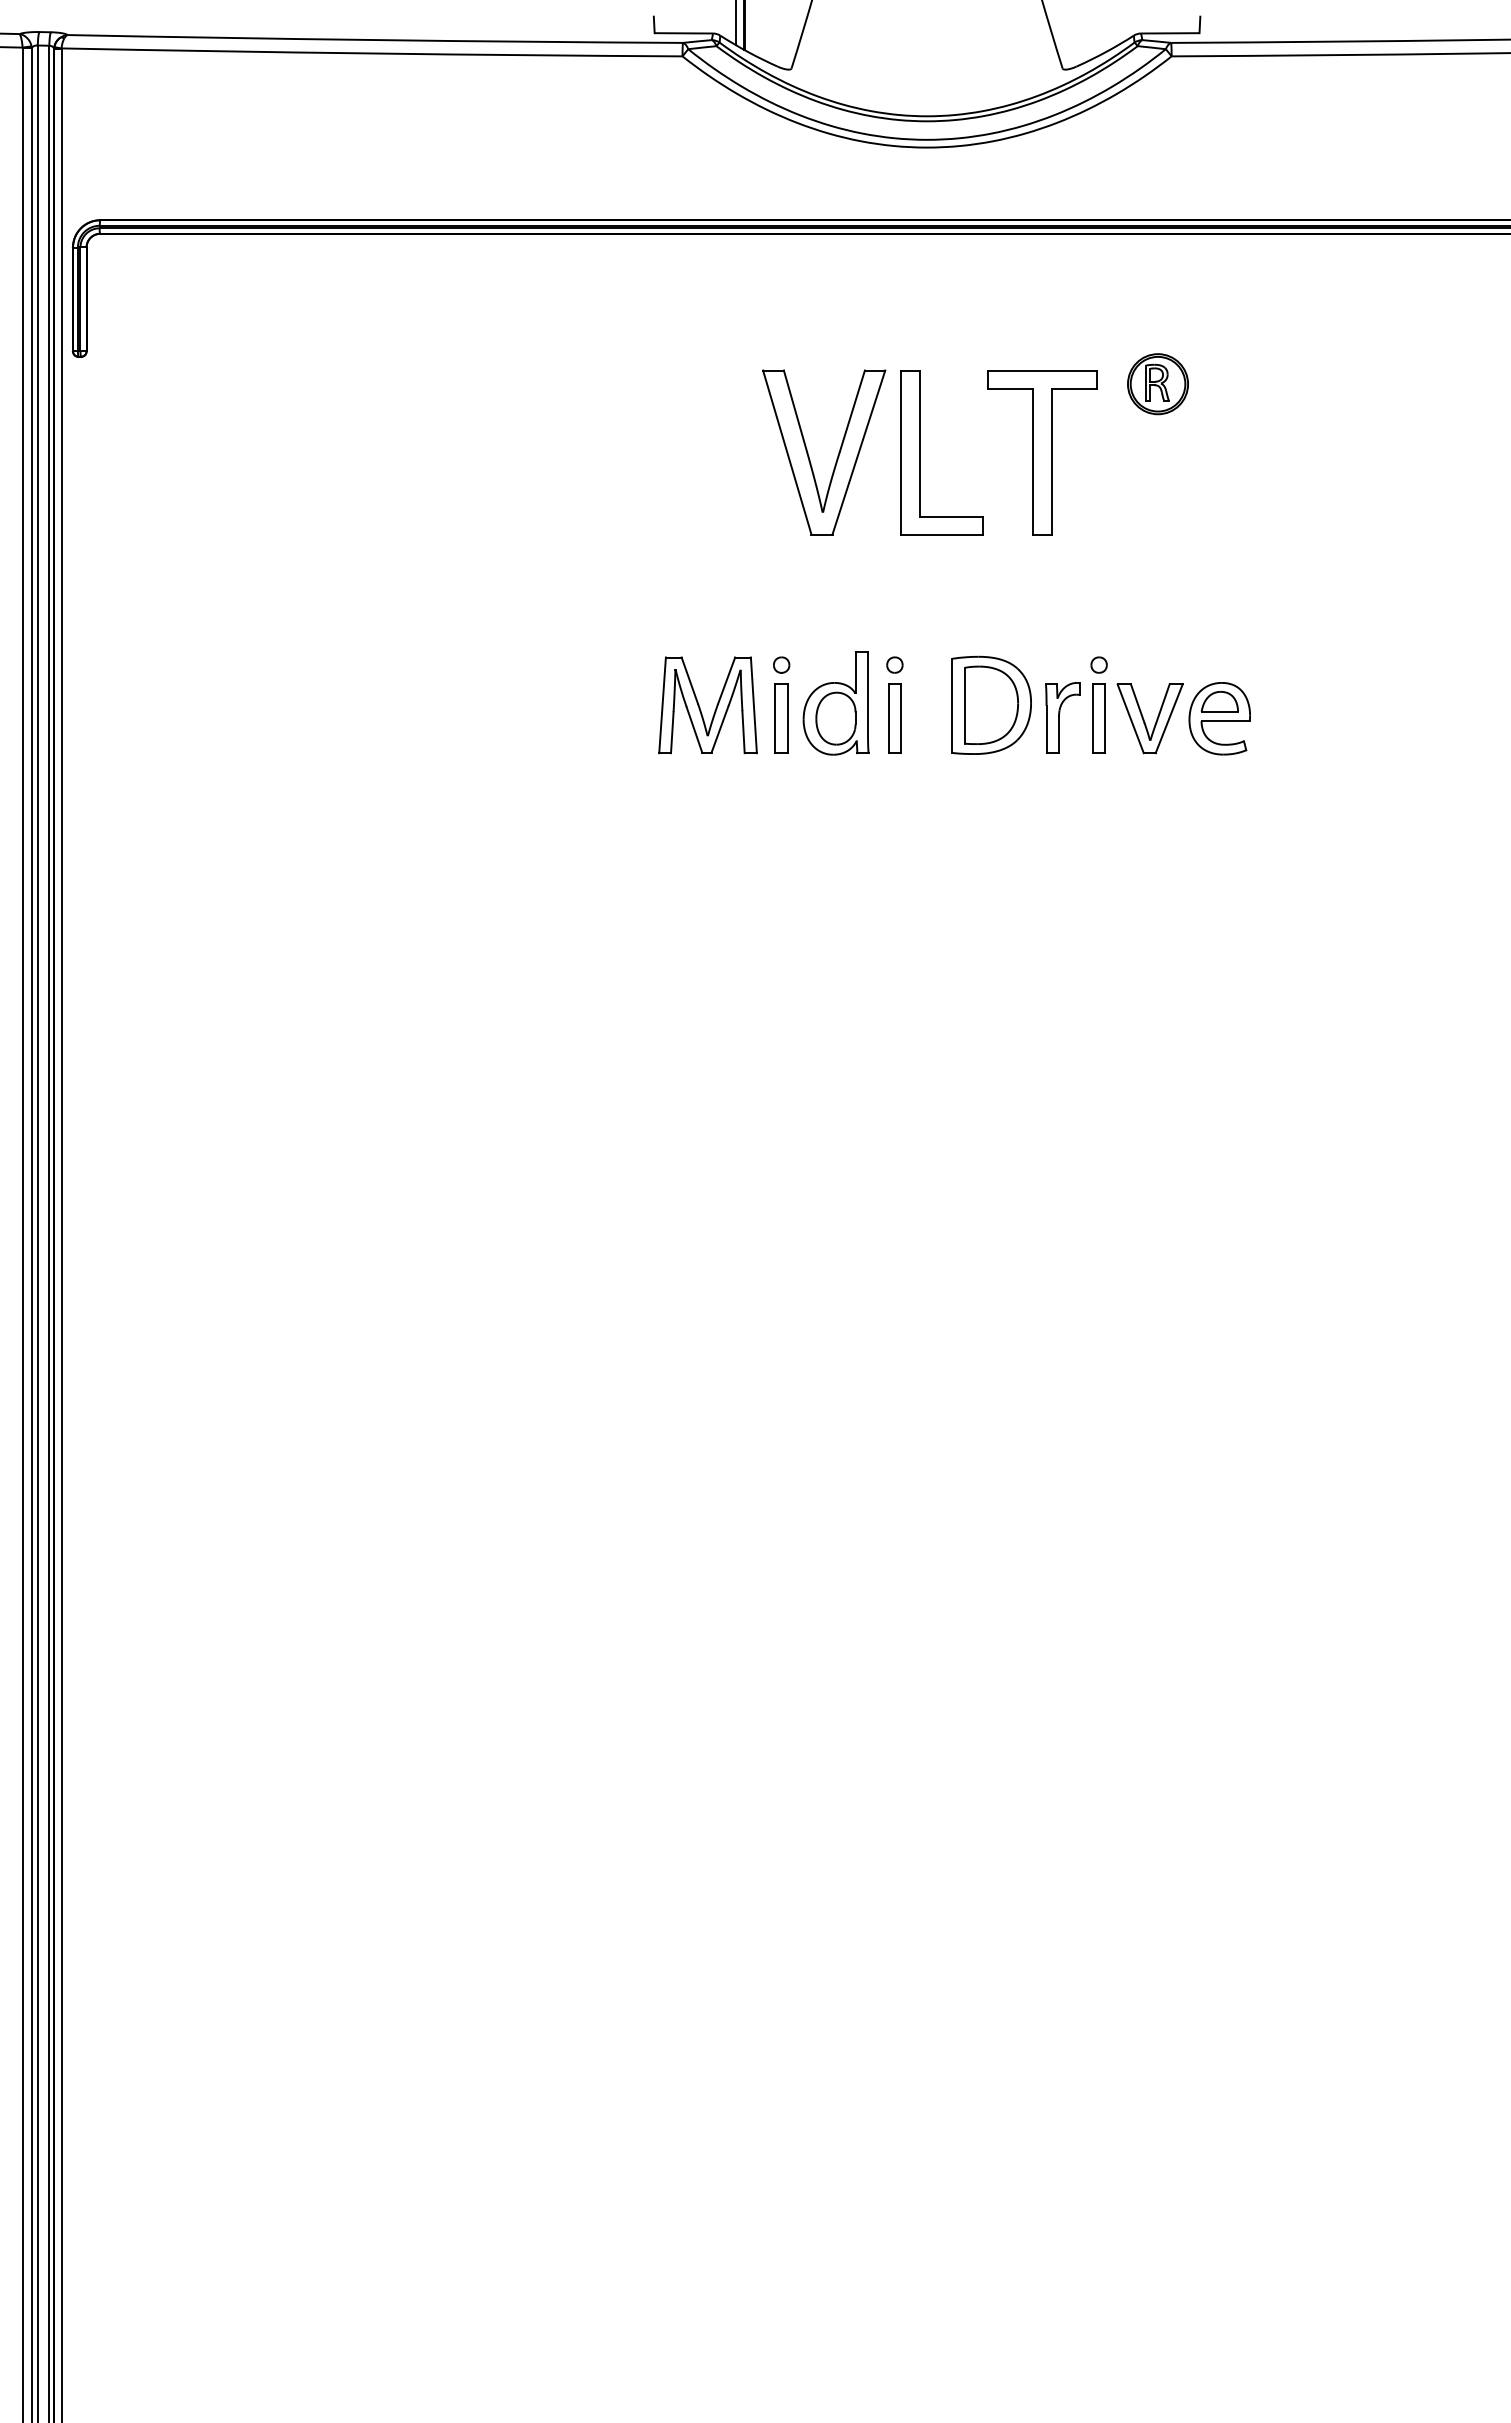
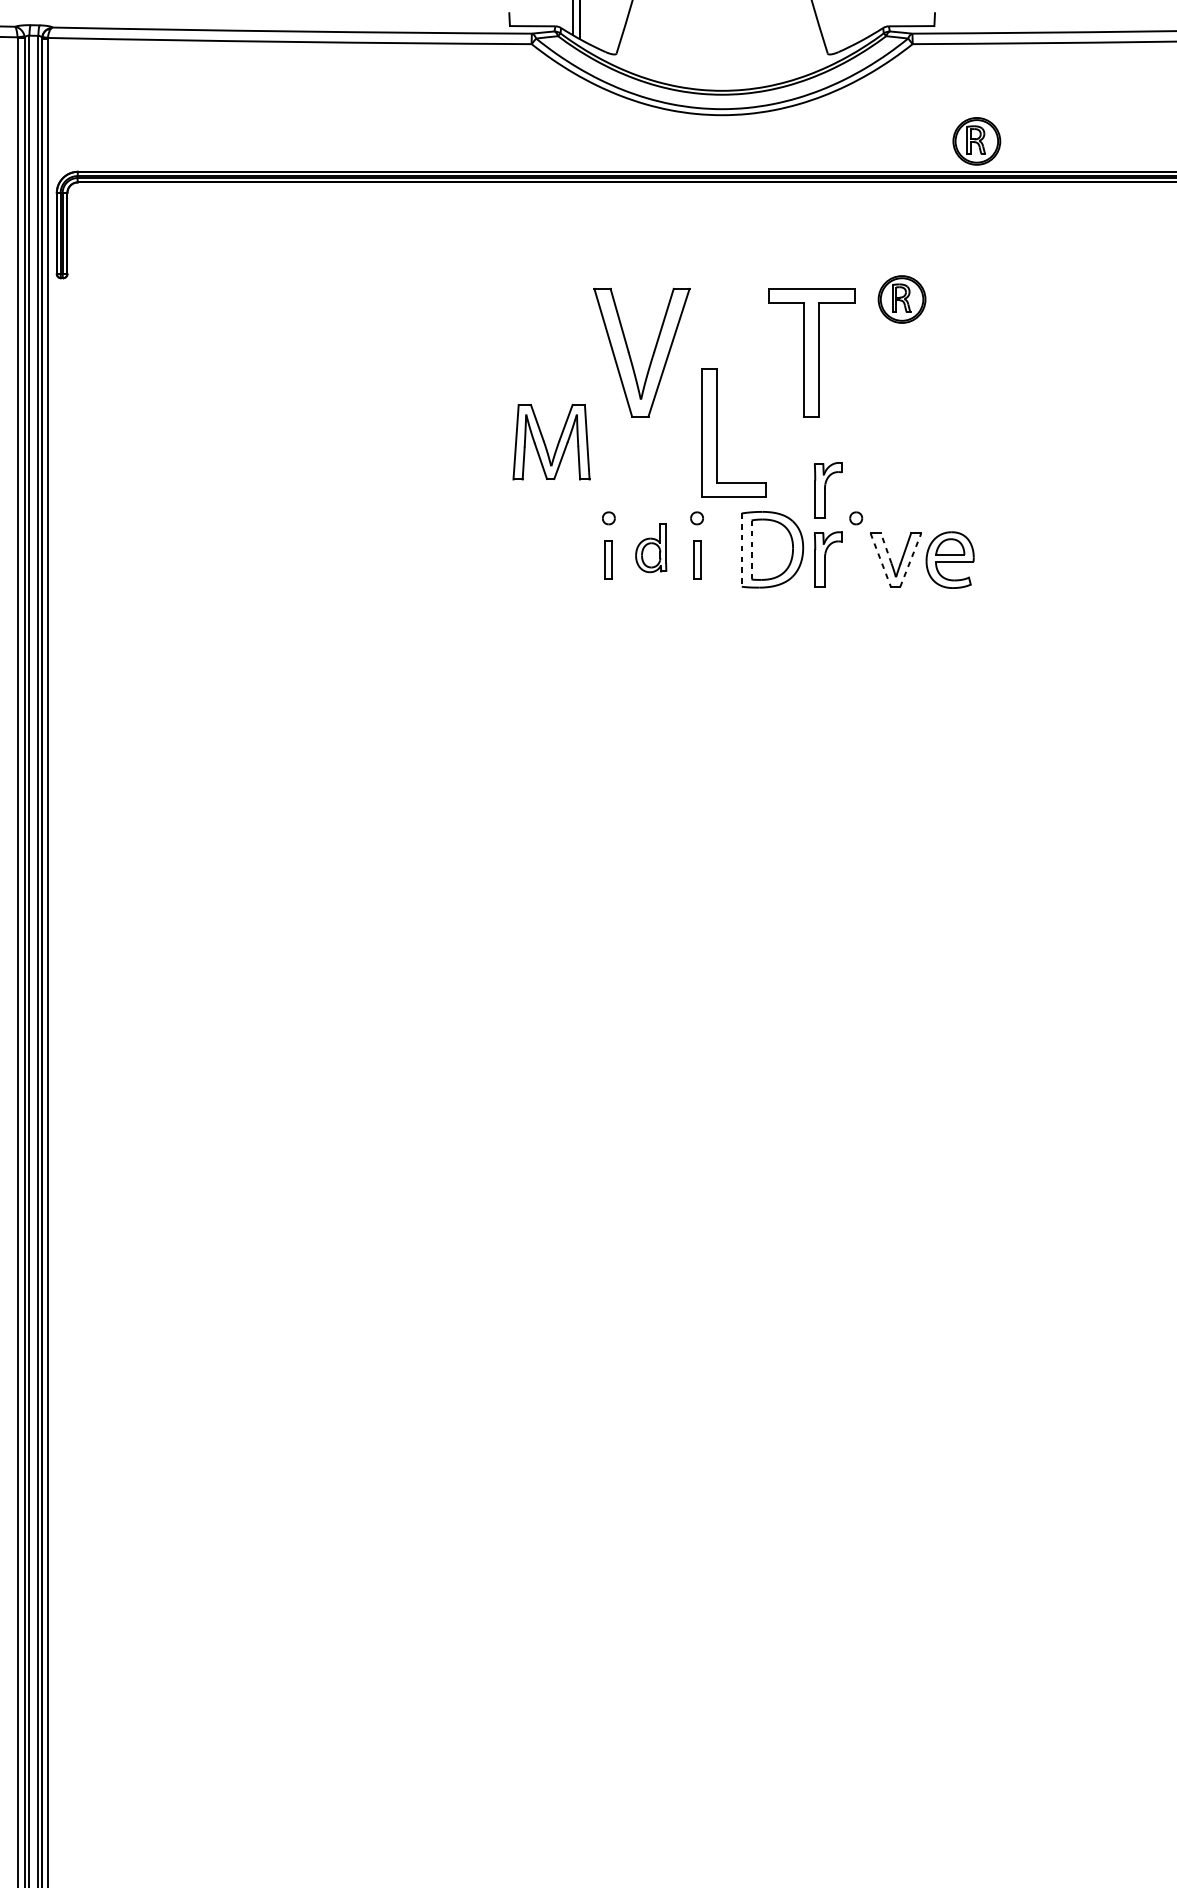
part: (1253, 181) -> (976, 141), added
part: (920, 452) -> (717, 432), moved
part: (1062, 628) -> (827, 489), added
part: (835, 703) -> (650, 548), size x0.6
line: (1137, 703) -> (886, 548), solid -> dashed
line: (964, 705) -> (751, 549), solid -> dashed
line: (952, 706) -> (741, 550), solid -> dashed
part: (700, 707) -> (545, 443), moved
part: (781, 718) -> (608, 559), size x0.7
part: (894, 718) -> (696, 559), size x0.7
part: (1098, 718) -> (855, 559), removed
line: (1130, 718) -> (880, 559), solid -> dashed
line: (1169, 718) -> (911, 559), solid -> dashed

